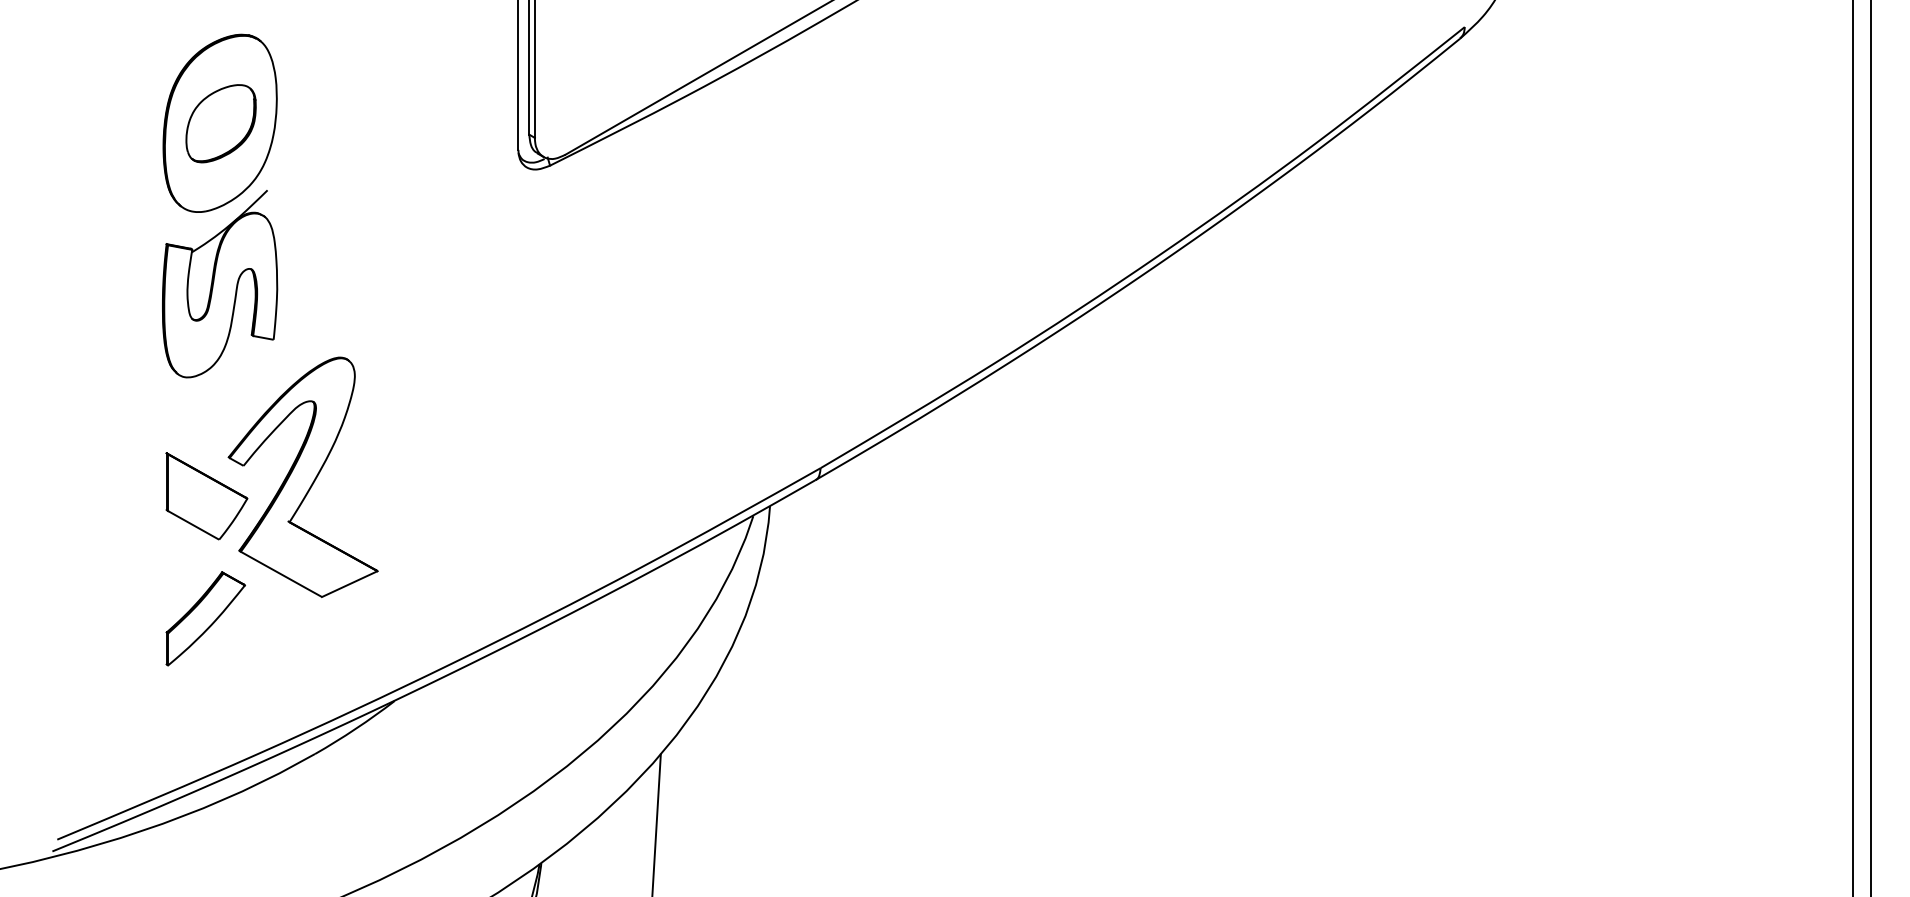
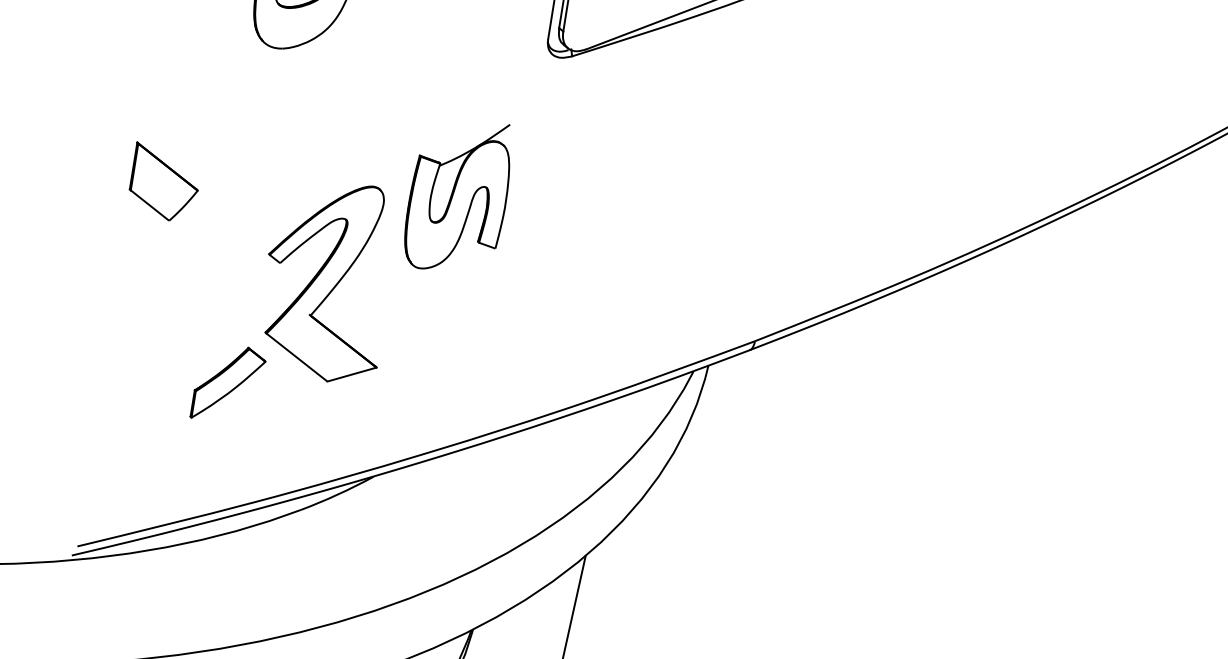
part: (220, 284) -> (458, 196), moved
part: (206, 496) -> (164, 183), moved

